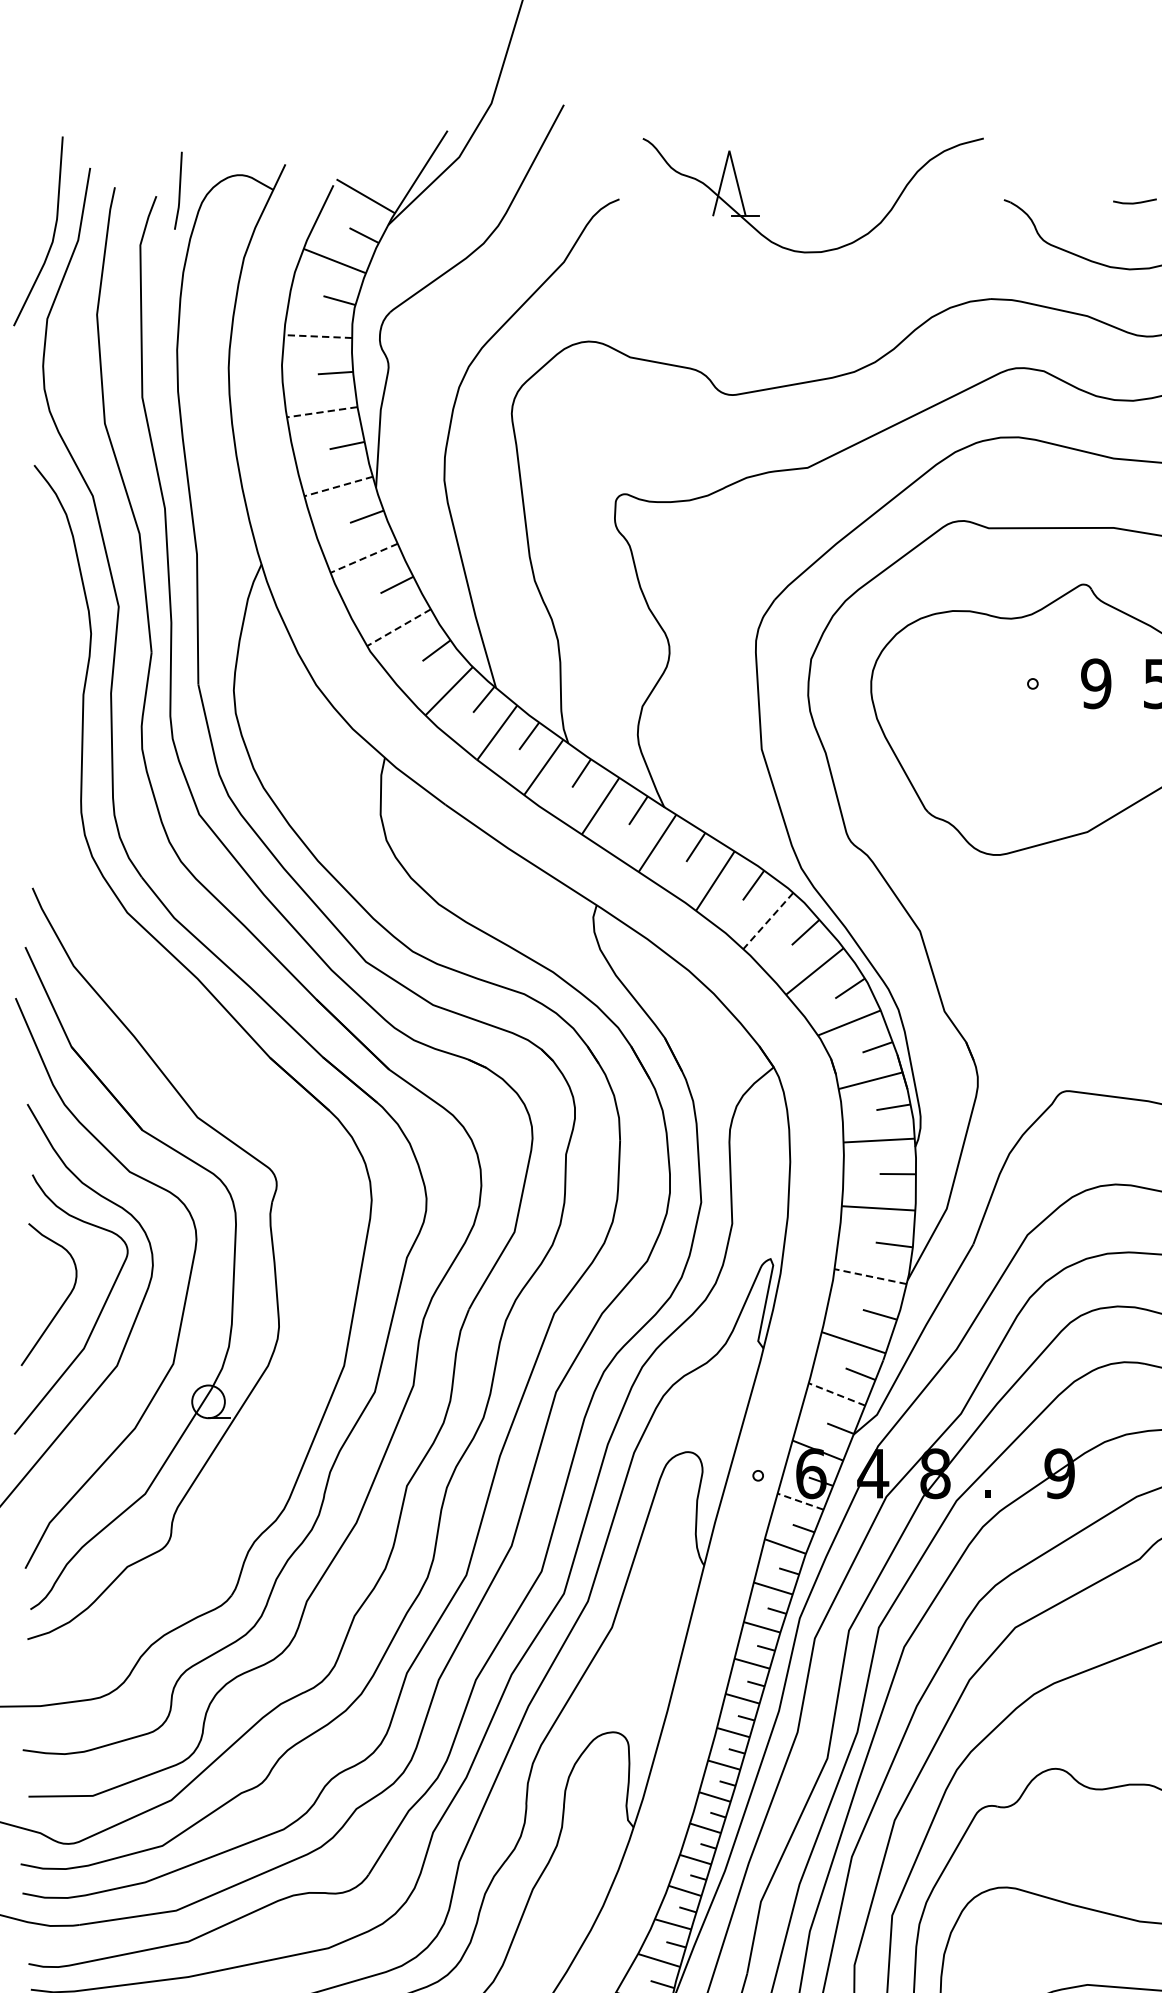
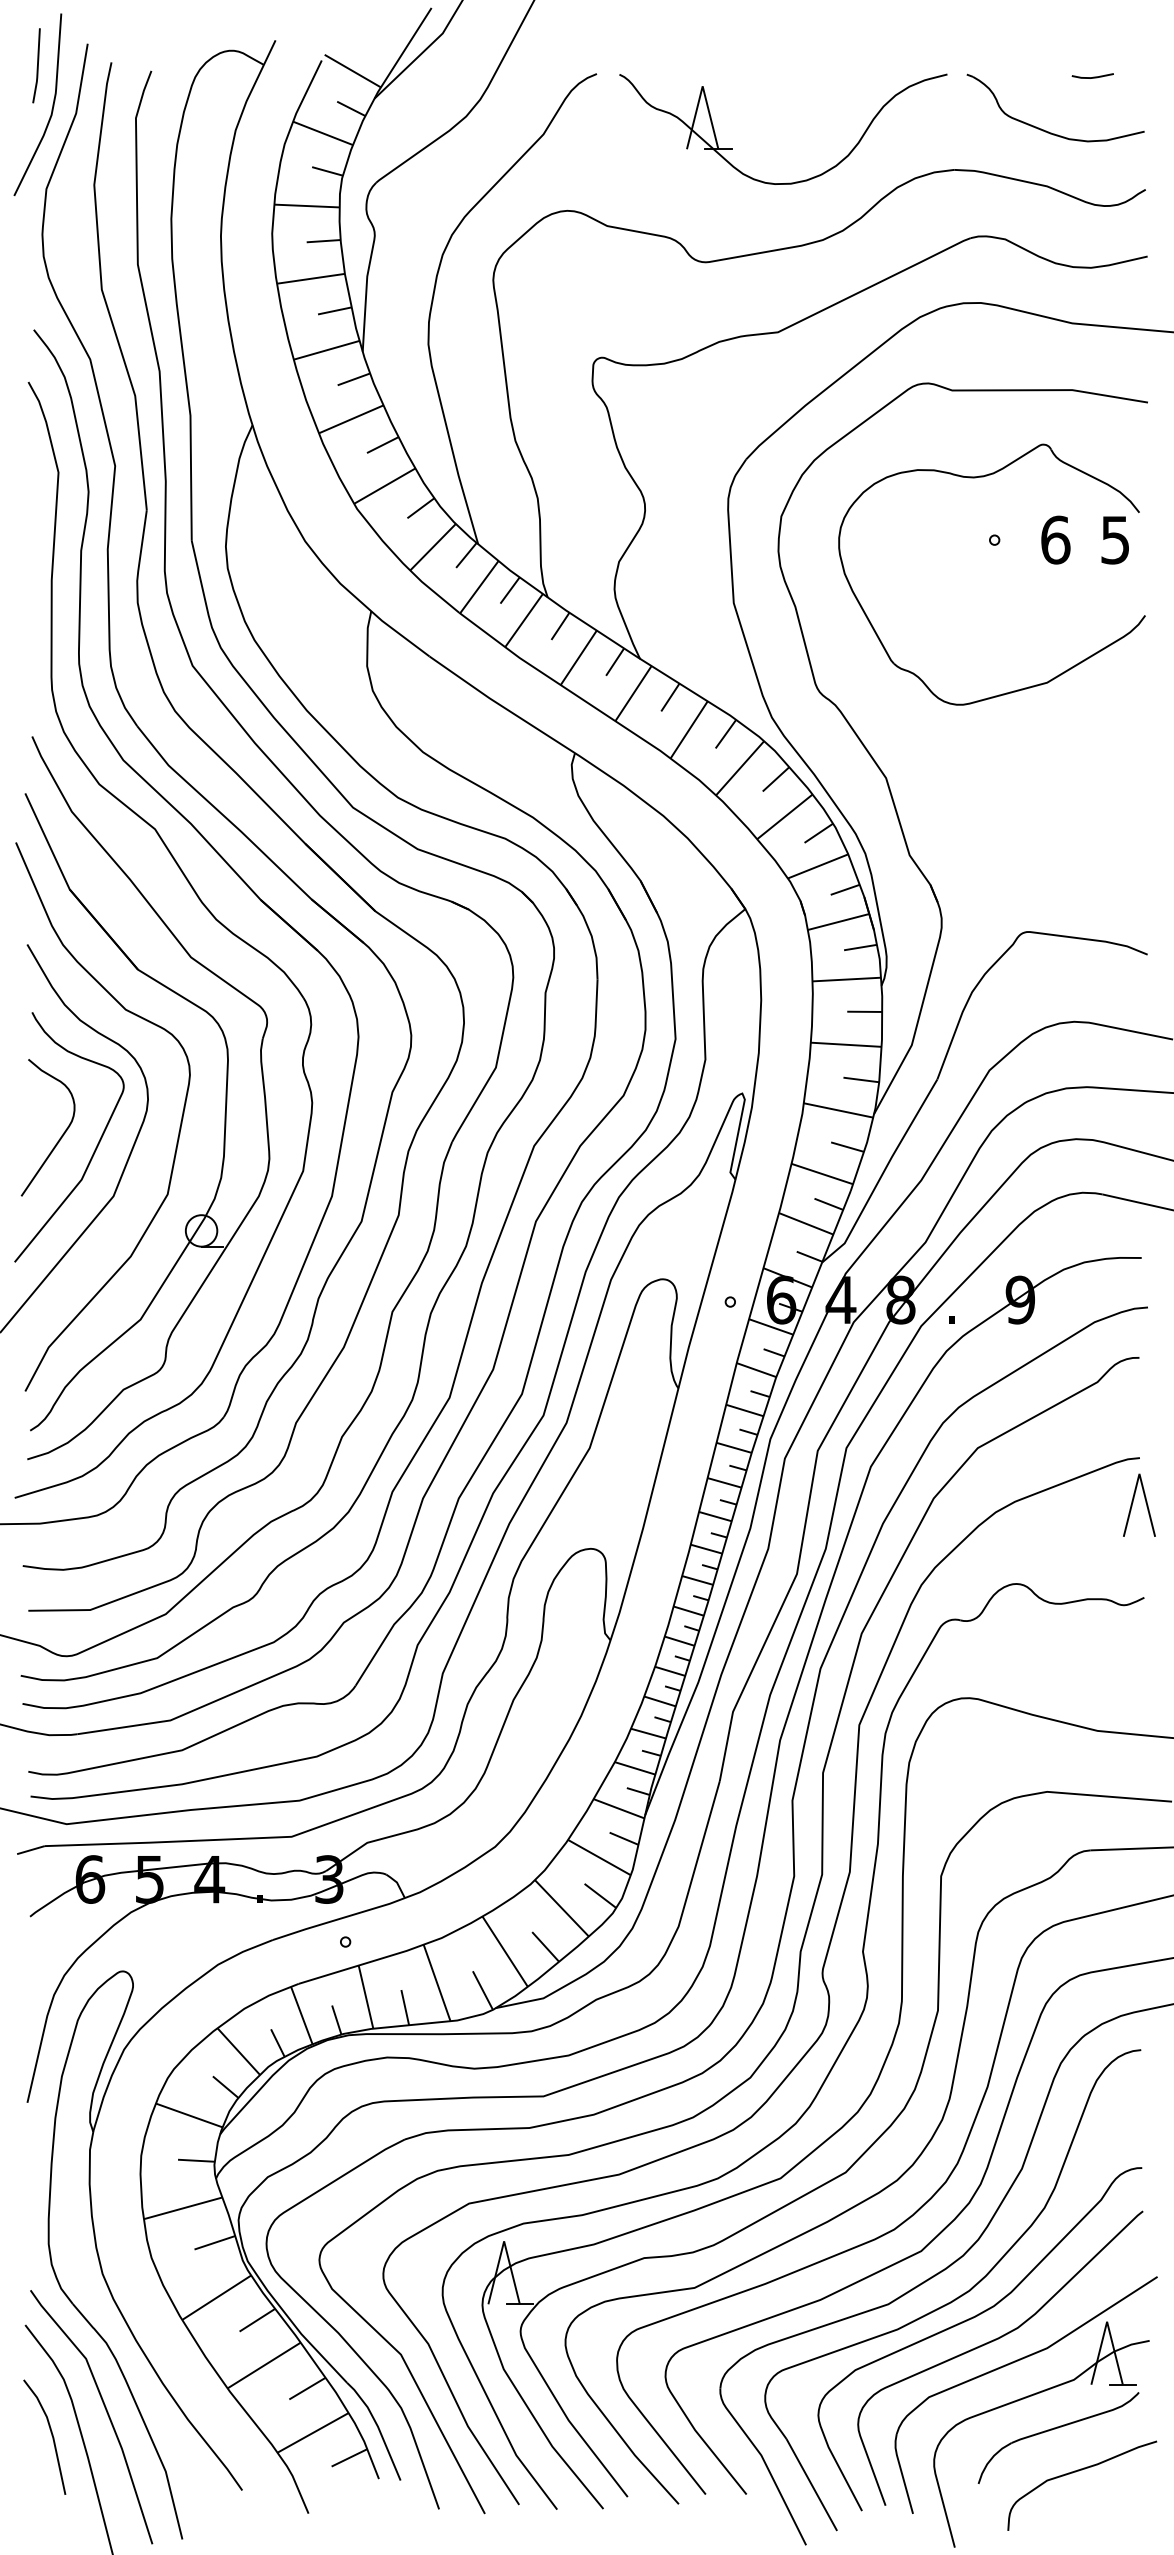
line: (179, 190) -> (37, 65), moved
part: (817, 250) -> (787, 182), moved
line: (318, 337) -> (307, 206), dashed -> solid
line: (321, 411) -> (310, 278), dashed -> solid
line: (338, 486) -> (326, 350), dashed -> solid
line: (363, 558) -> (350, 419), dashed -> solid
line: (398, 628) -> (384, 486), dashed -> solid
text: (1096, 683) -> (1055, 539), 9 -> 6
line: (767, 921) -> (739, 768), dashed -> solid
part: (212, 1066) -> (205, 908), added
line: (869, 1276) -> (837, 1110), dashed -> solid
line: (836, 1394) -> (805, 1223), dashed -> solid
line: (799, 1501) -> (770, 1326), dashed -> solid

